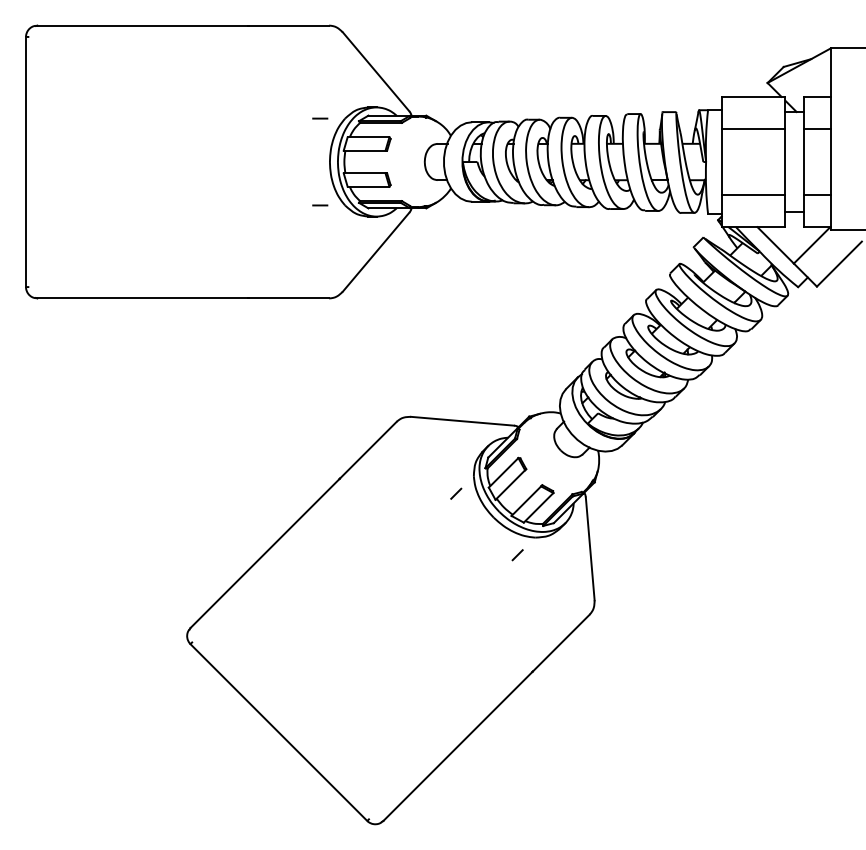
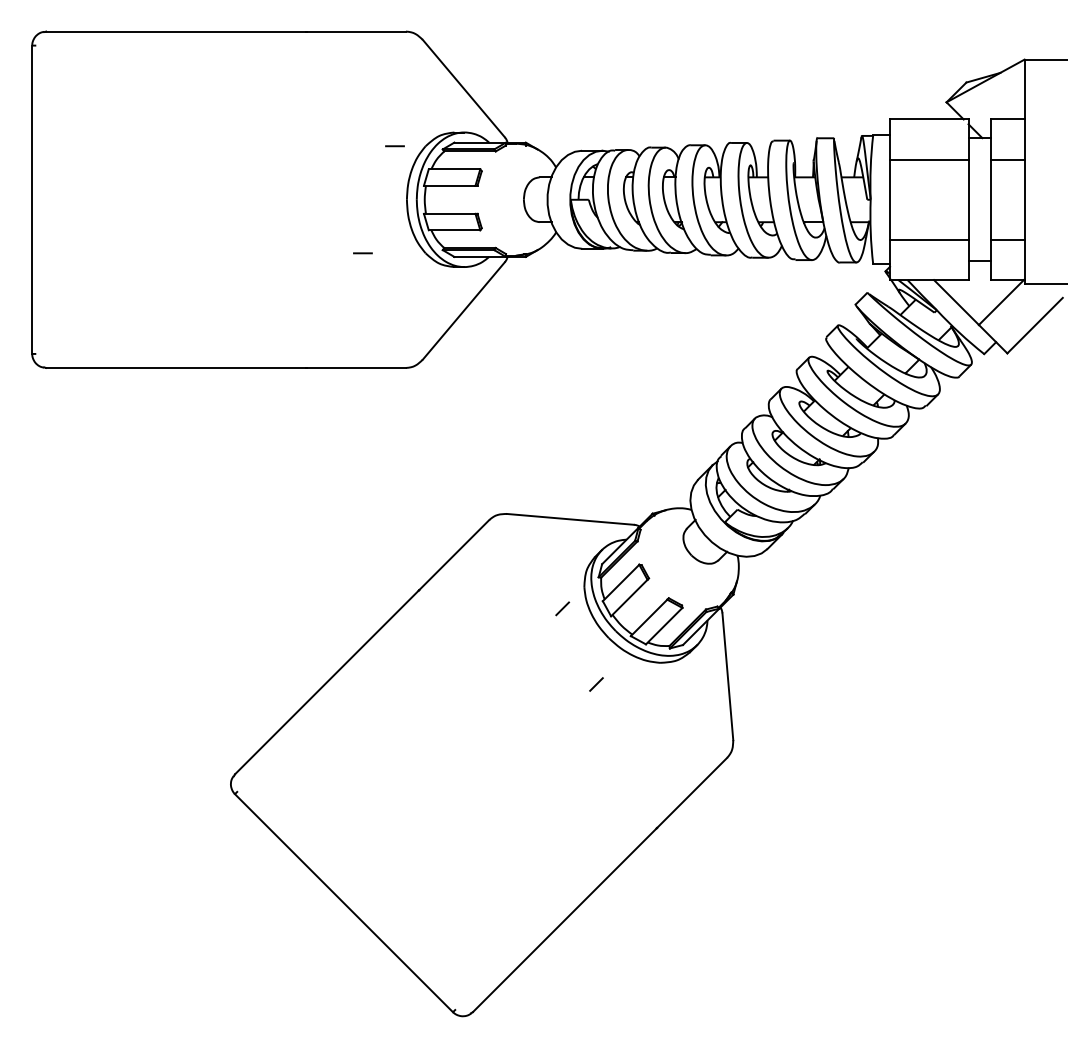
line: (320, 205) -> (363, 253), moved
line: (517, 555) -> (596, 684), moved

